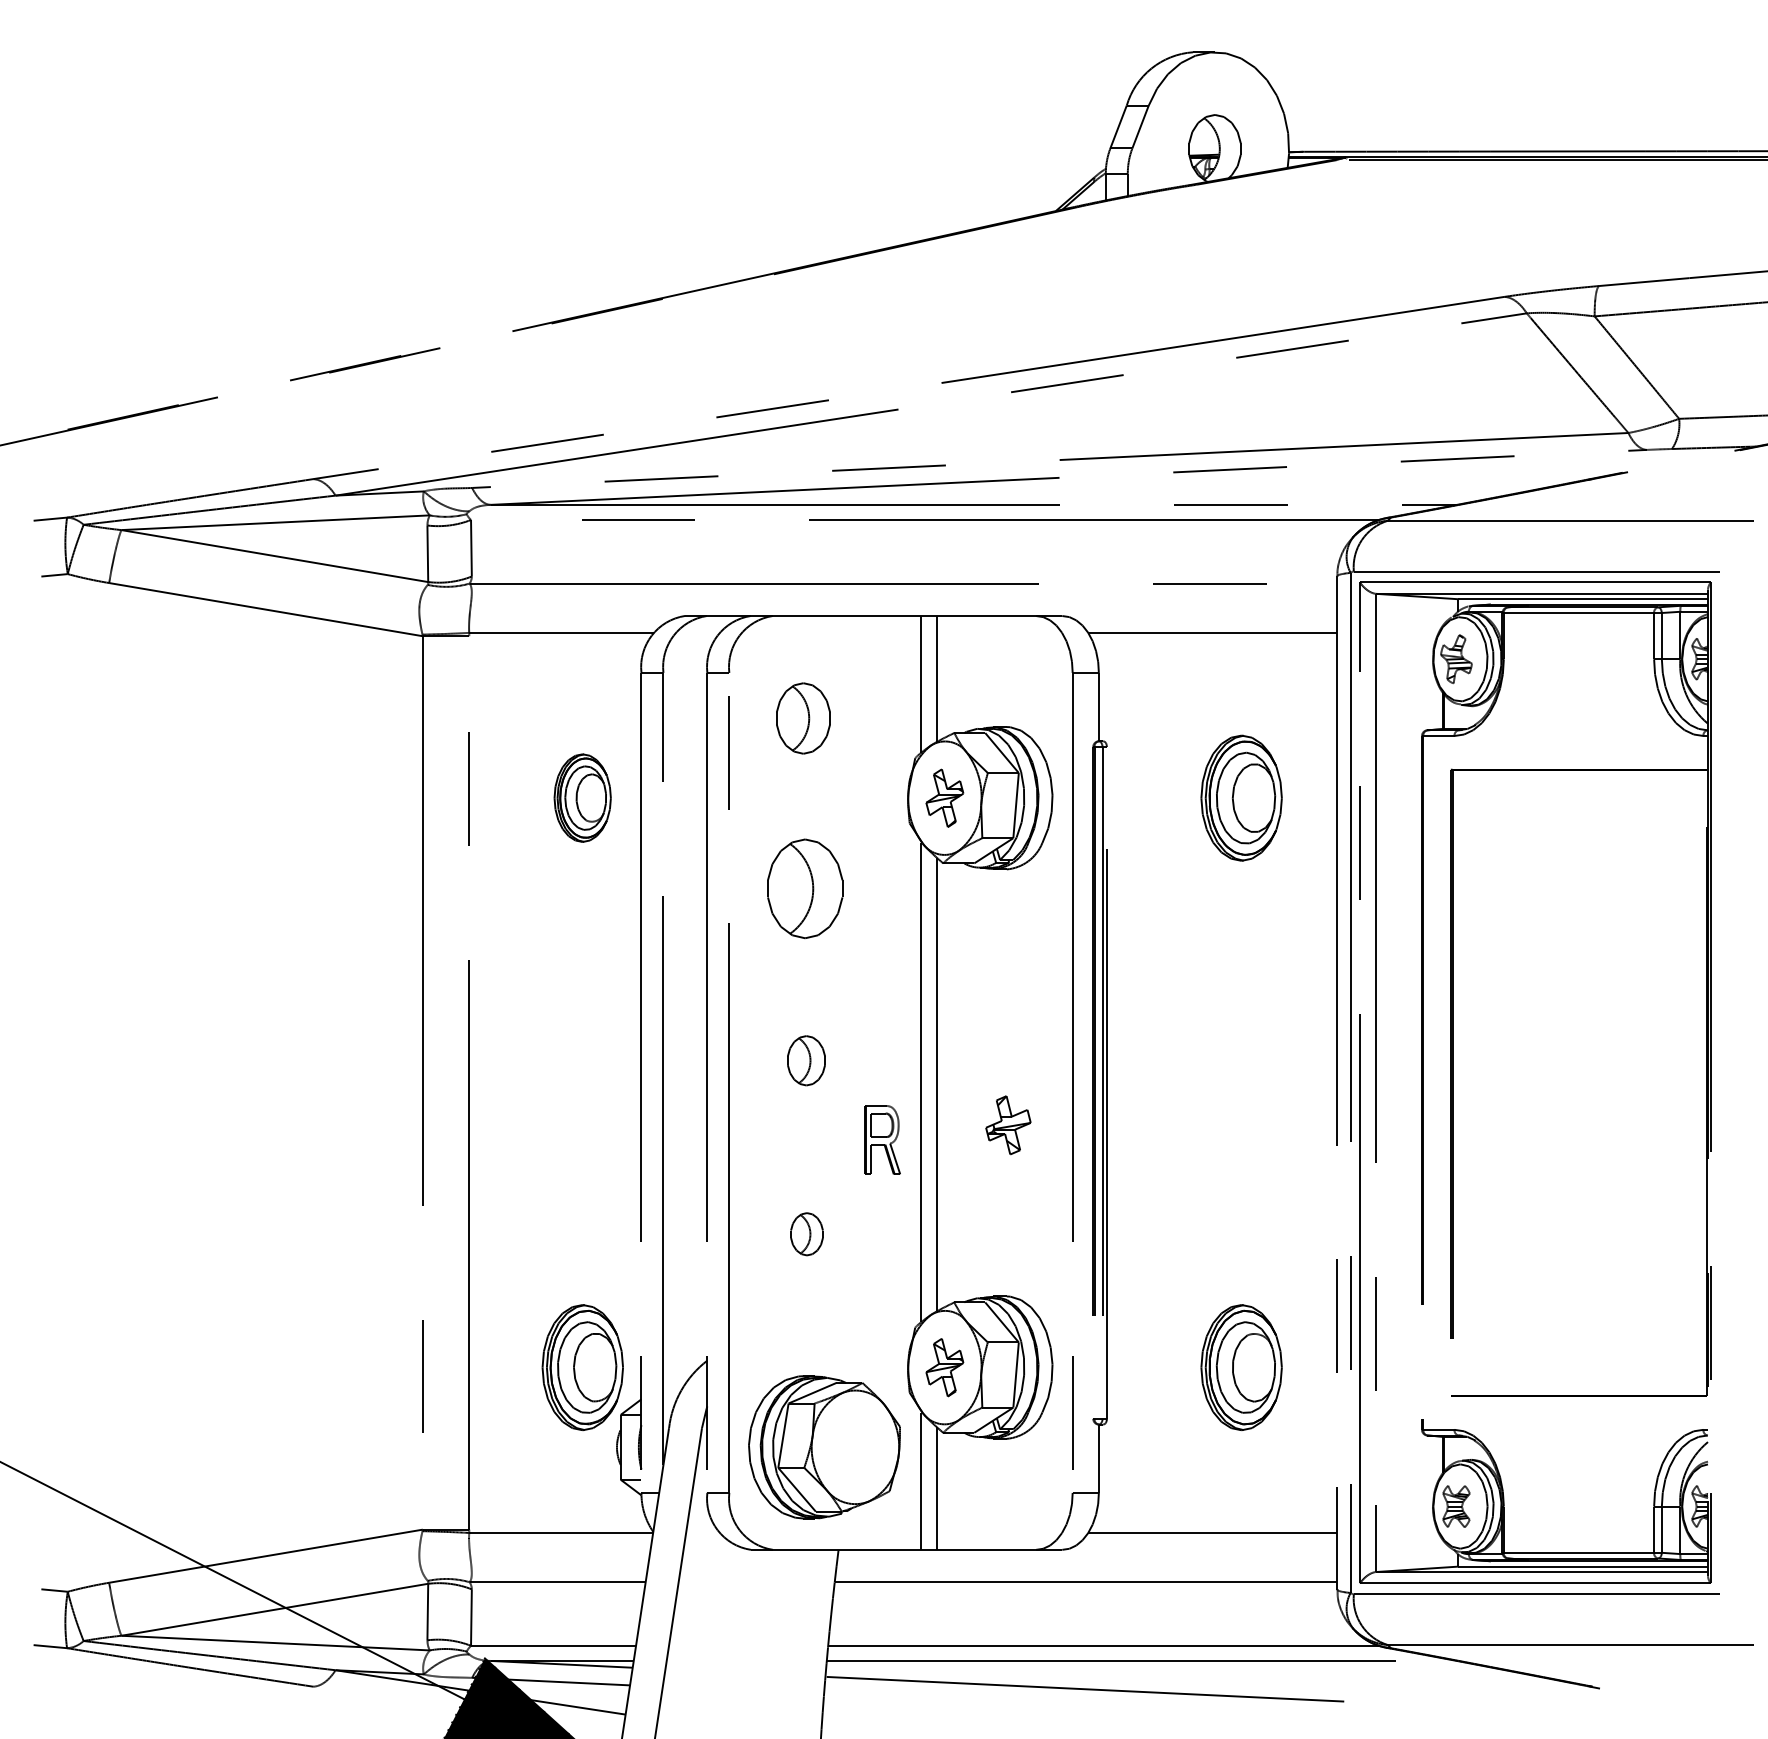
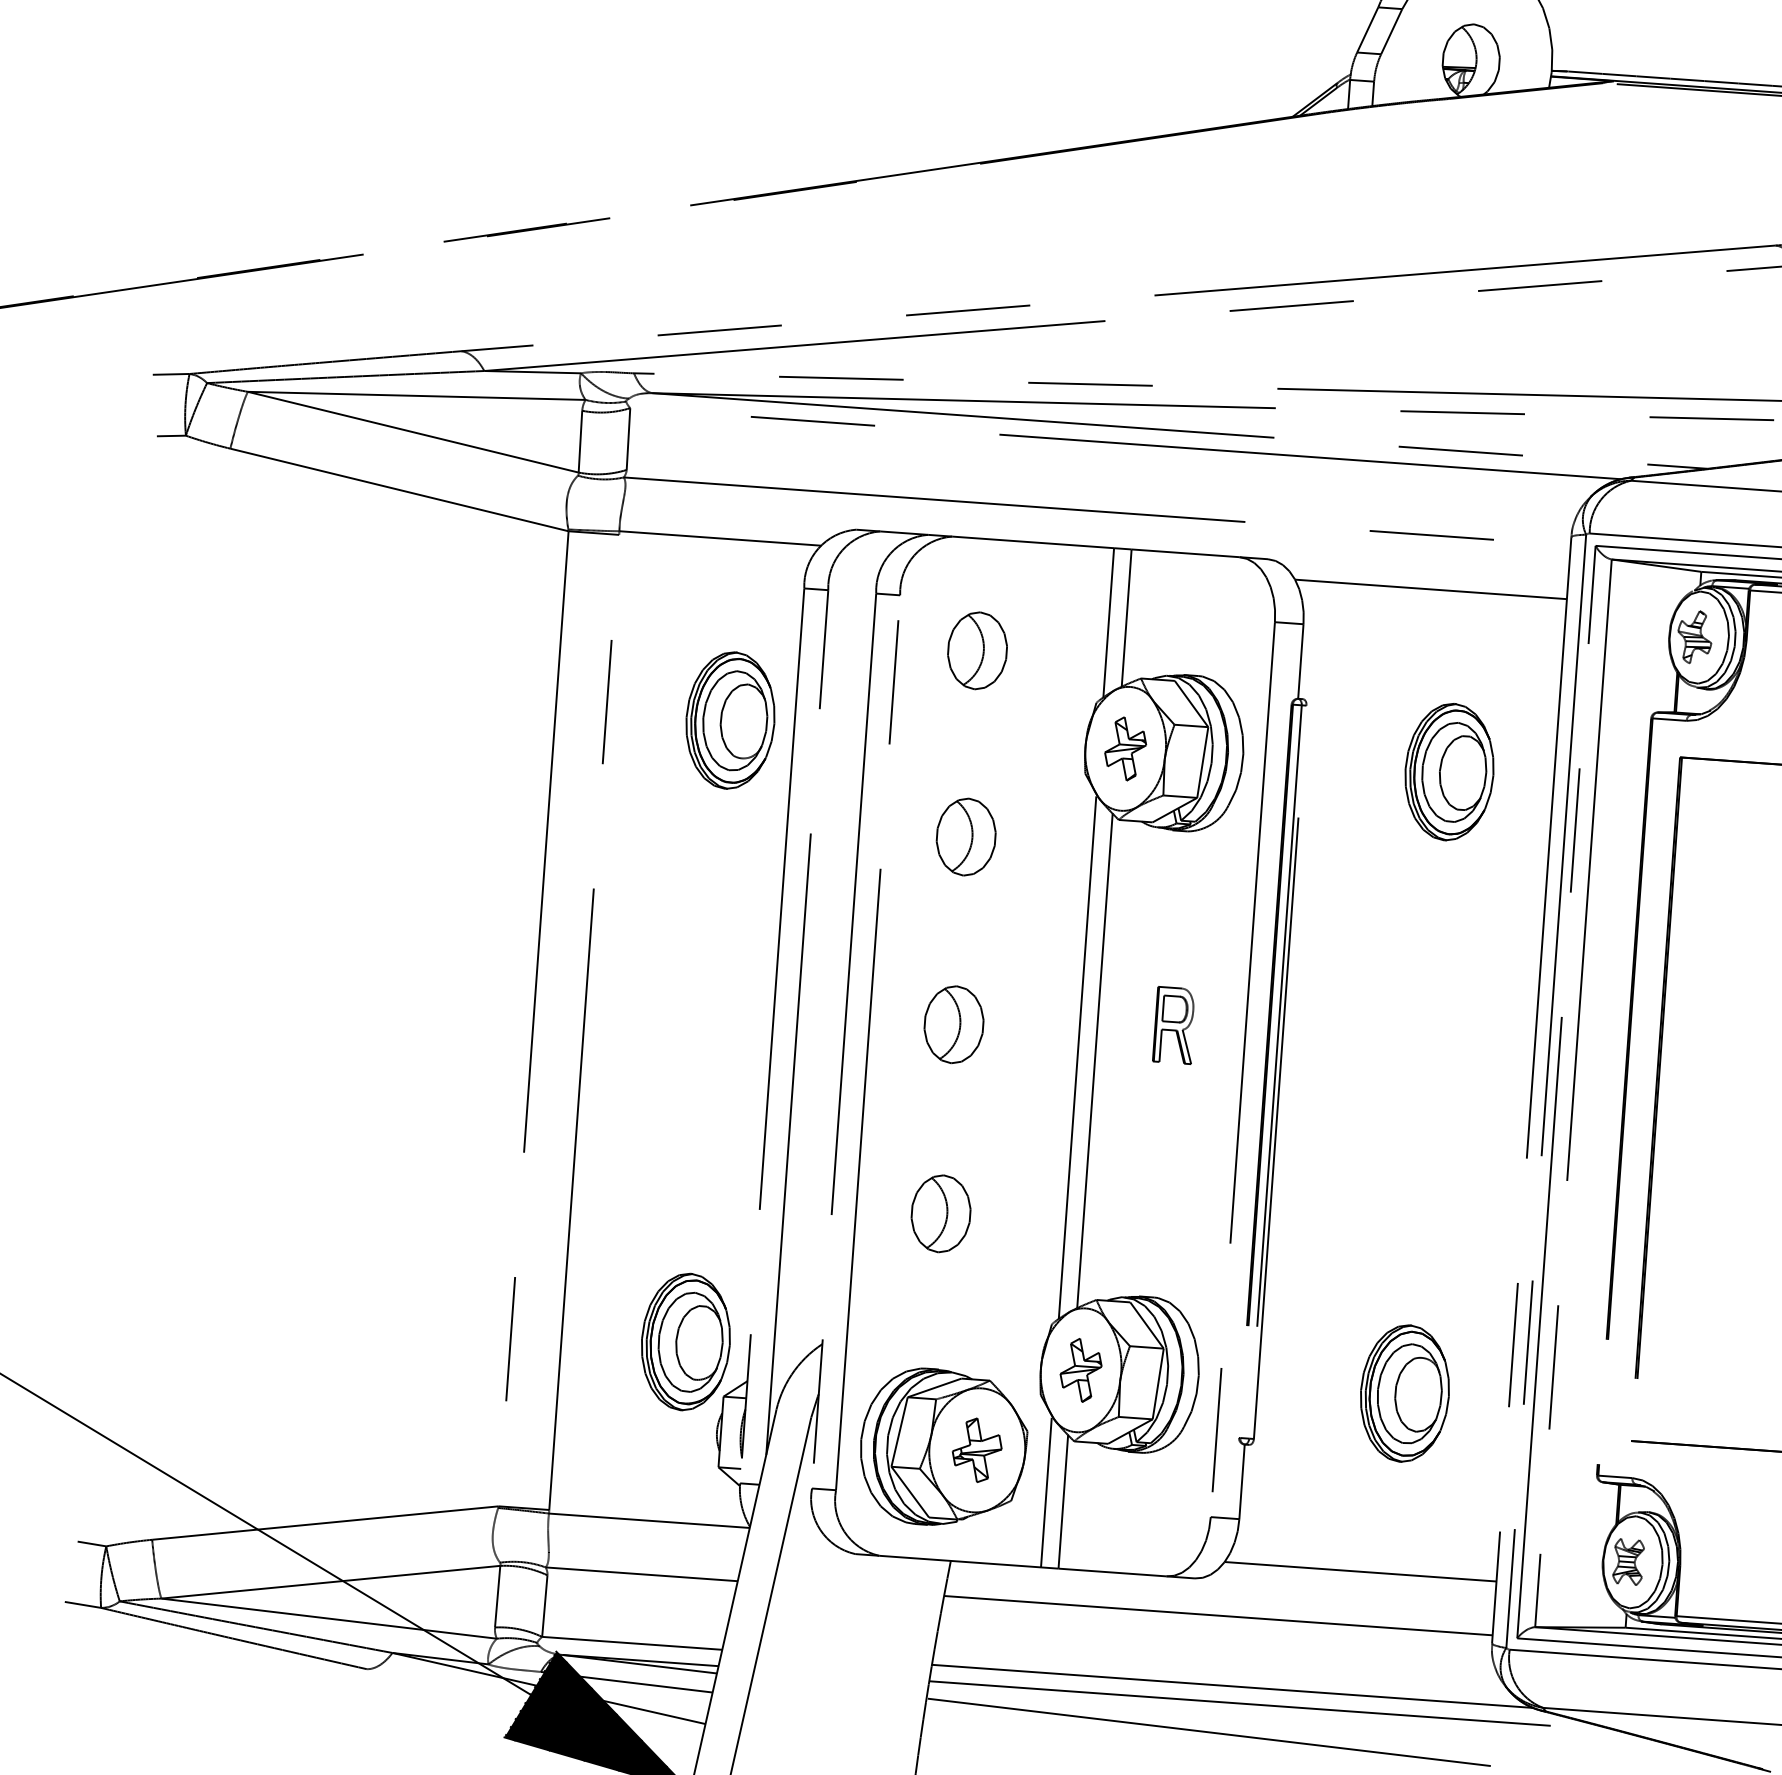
part: (582, 797) -> (730, 719), size x1.43
part: (805, 889) -> (966, 837), size x0.71
part: (806, 1060) -> (954, 1024), size x1.43
part: (1008, 1125) -> (977, 1450), moved
part: (882, 1139) -> (1174, 1024), moved
part: (806, 1234) -> (940, 1214), size x1.67

